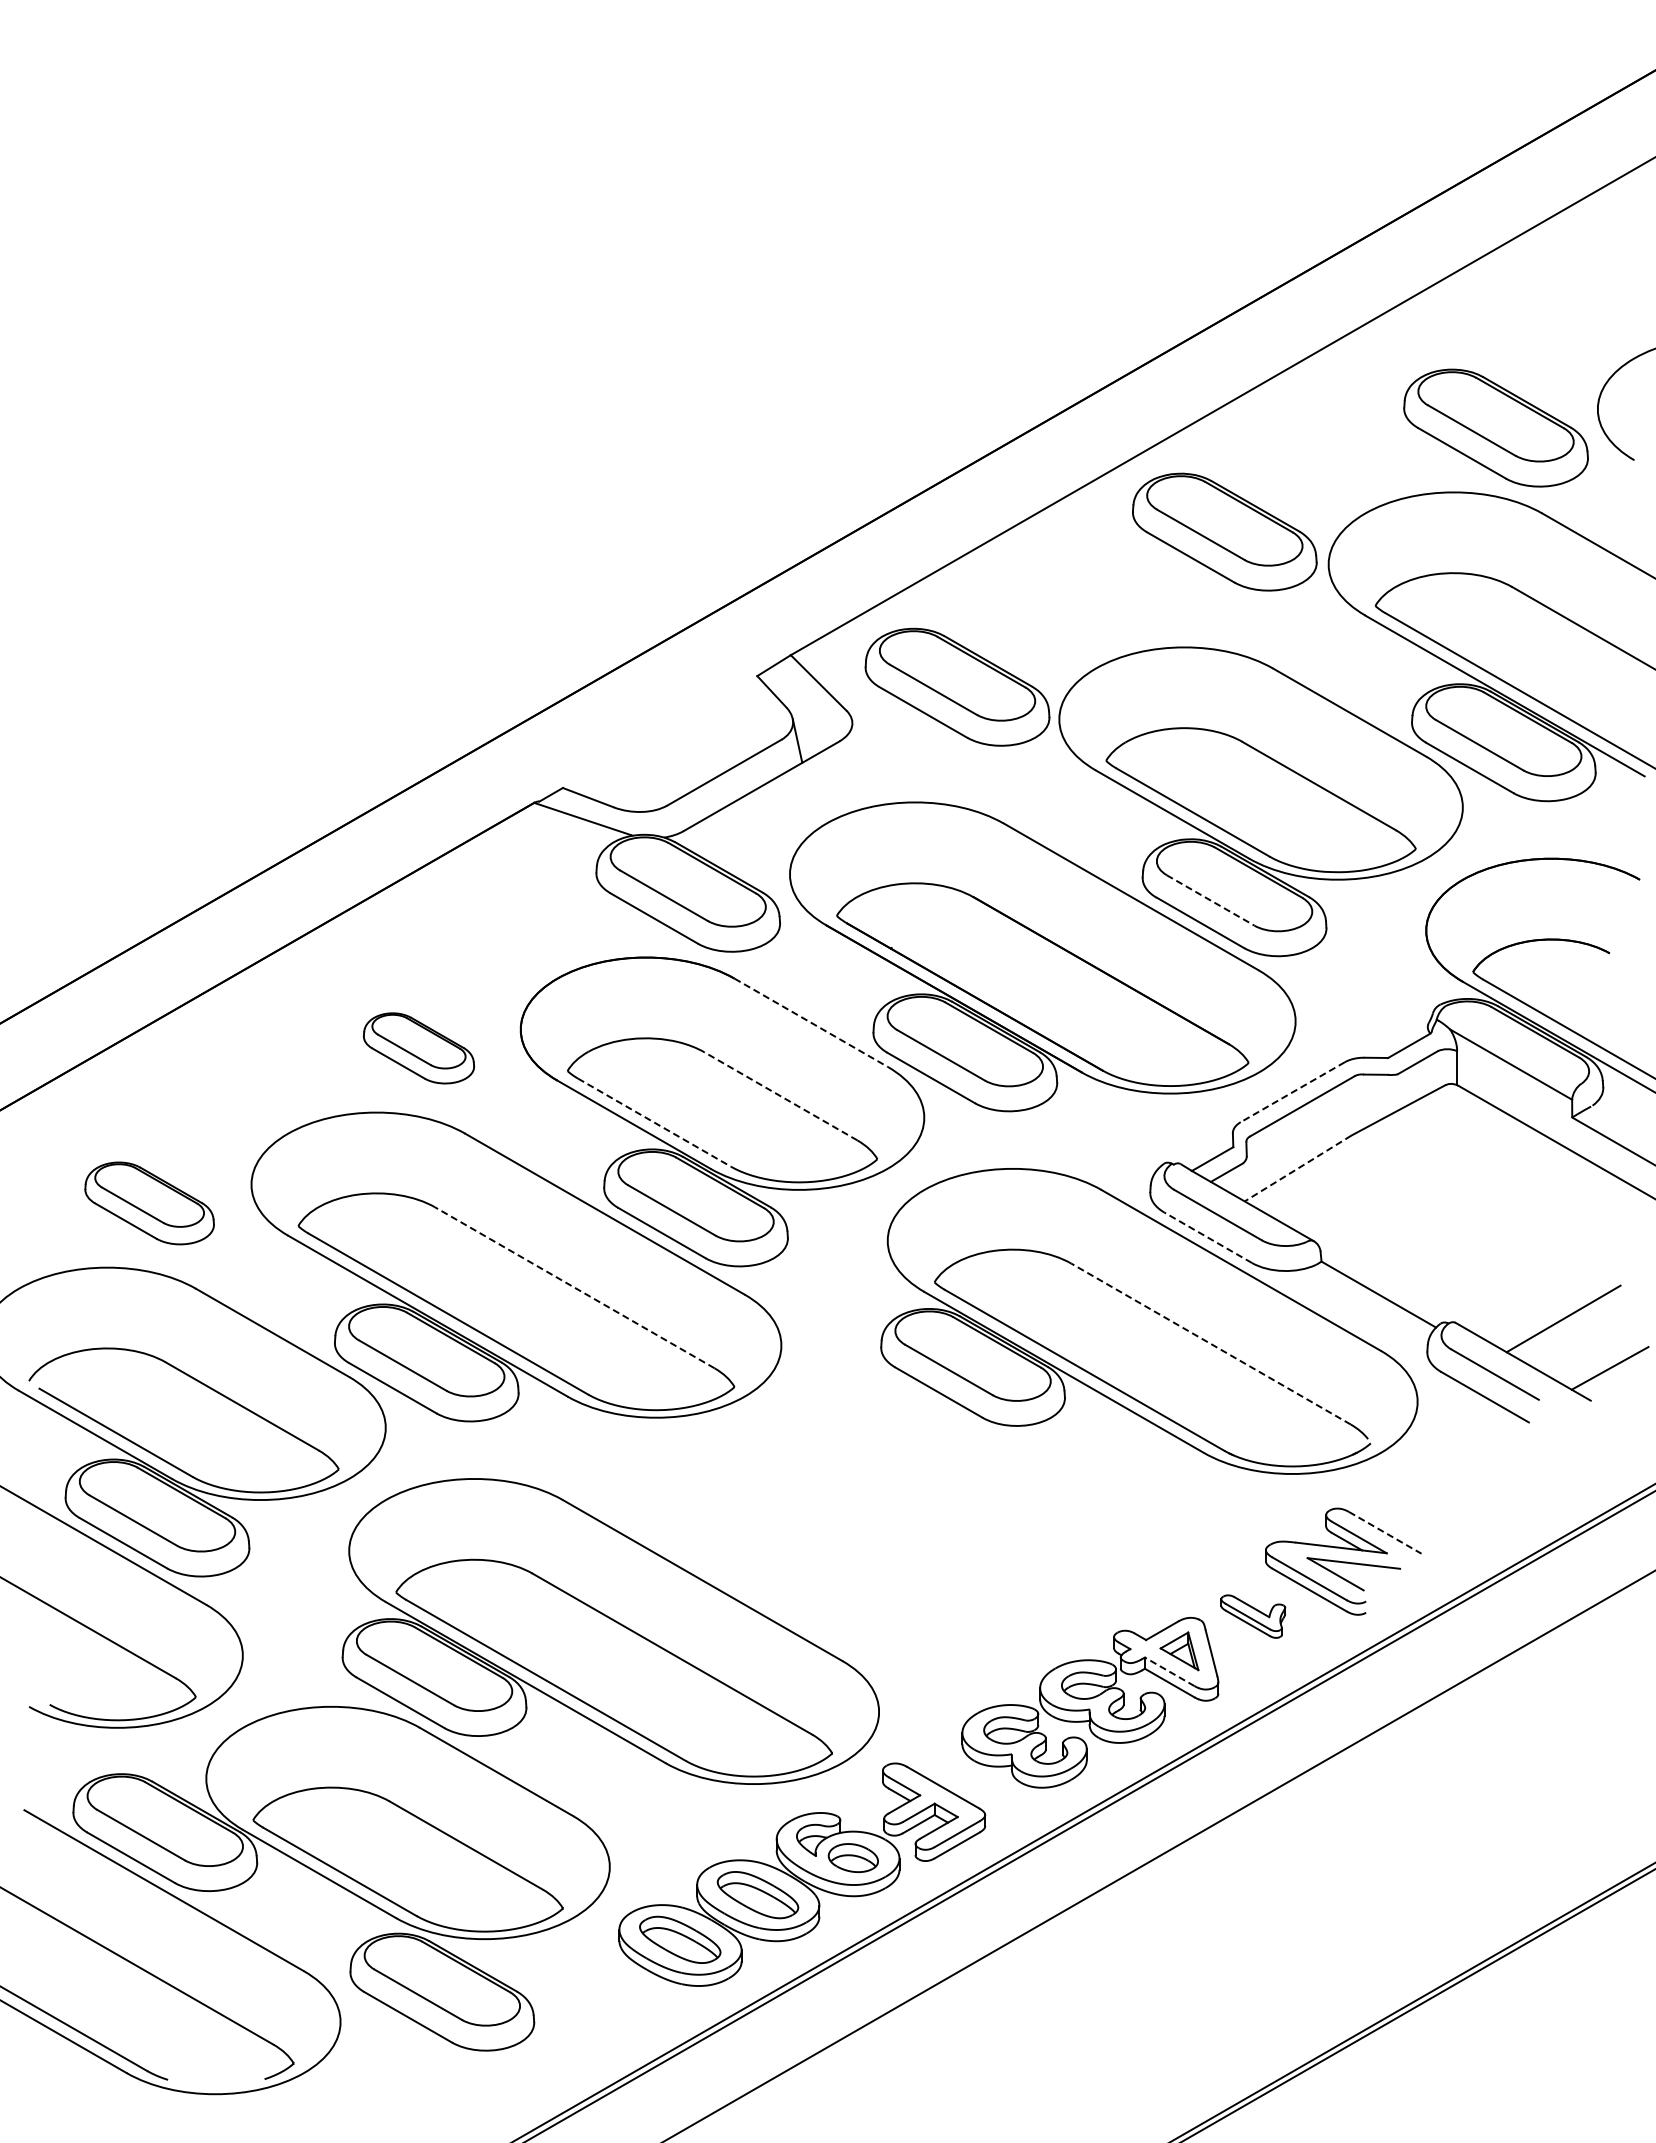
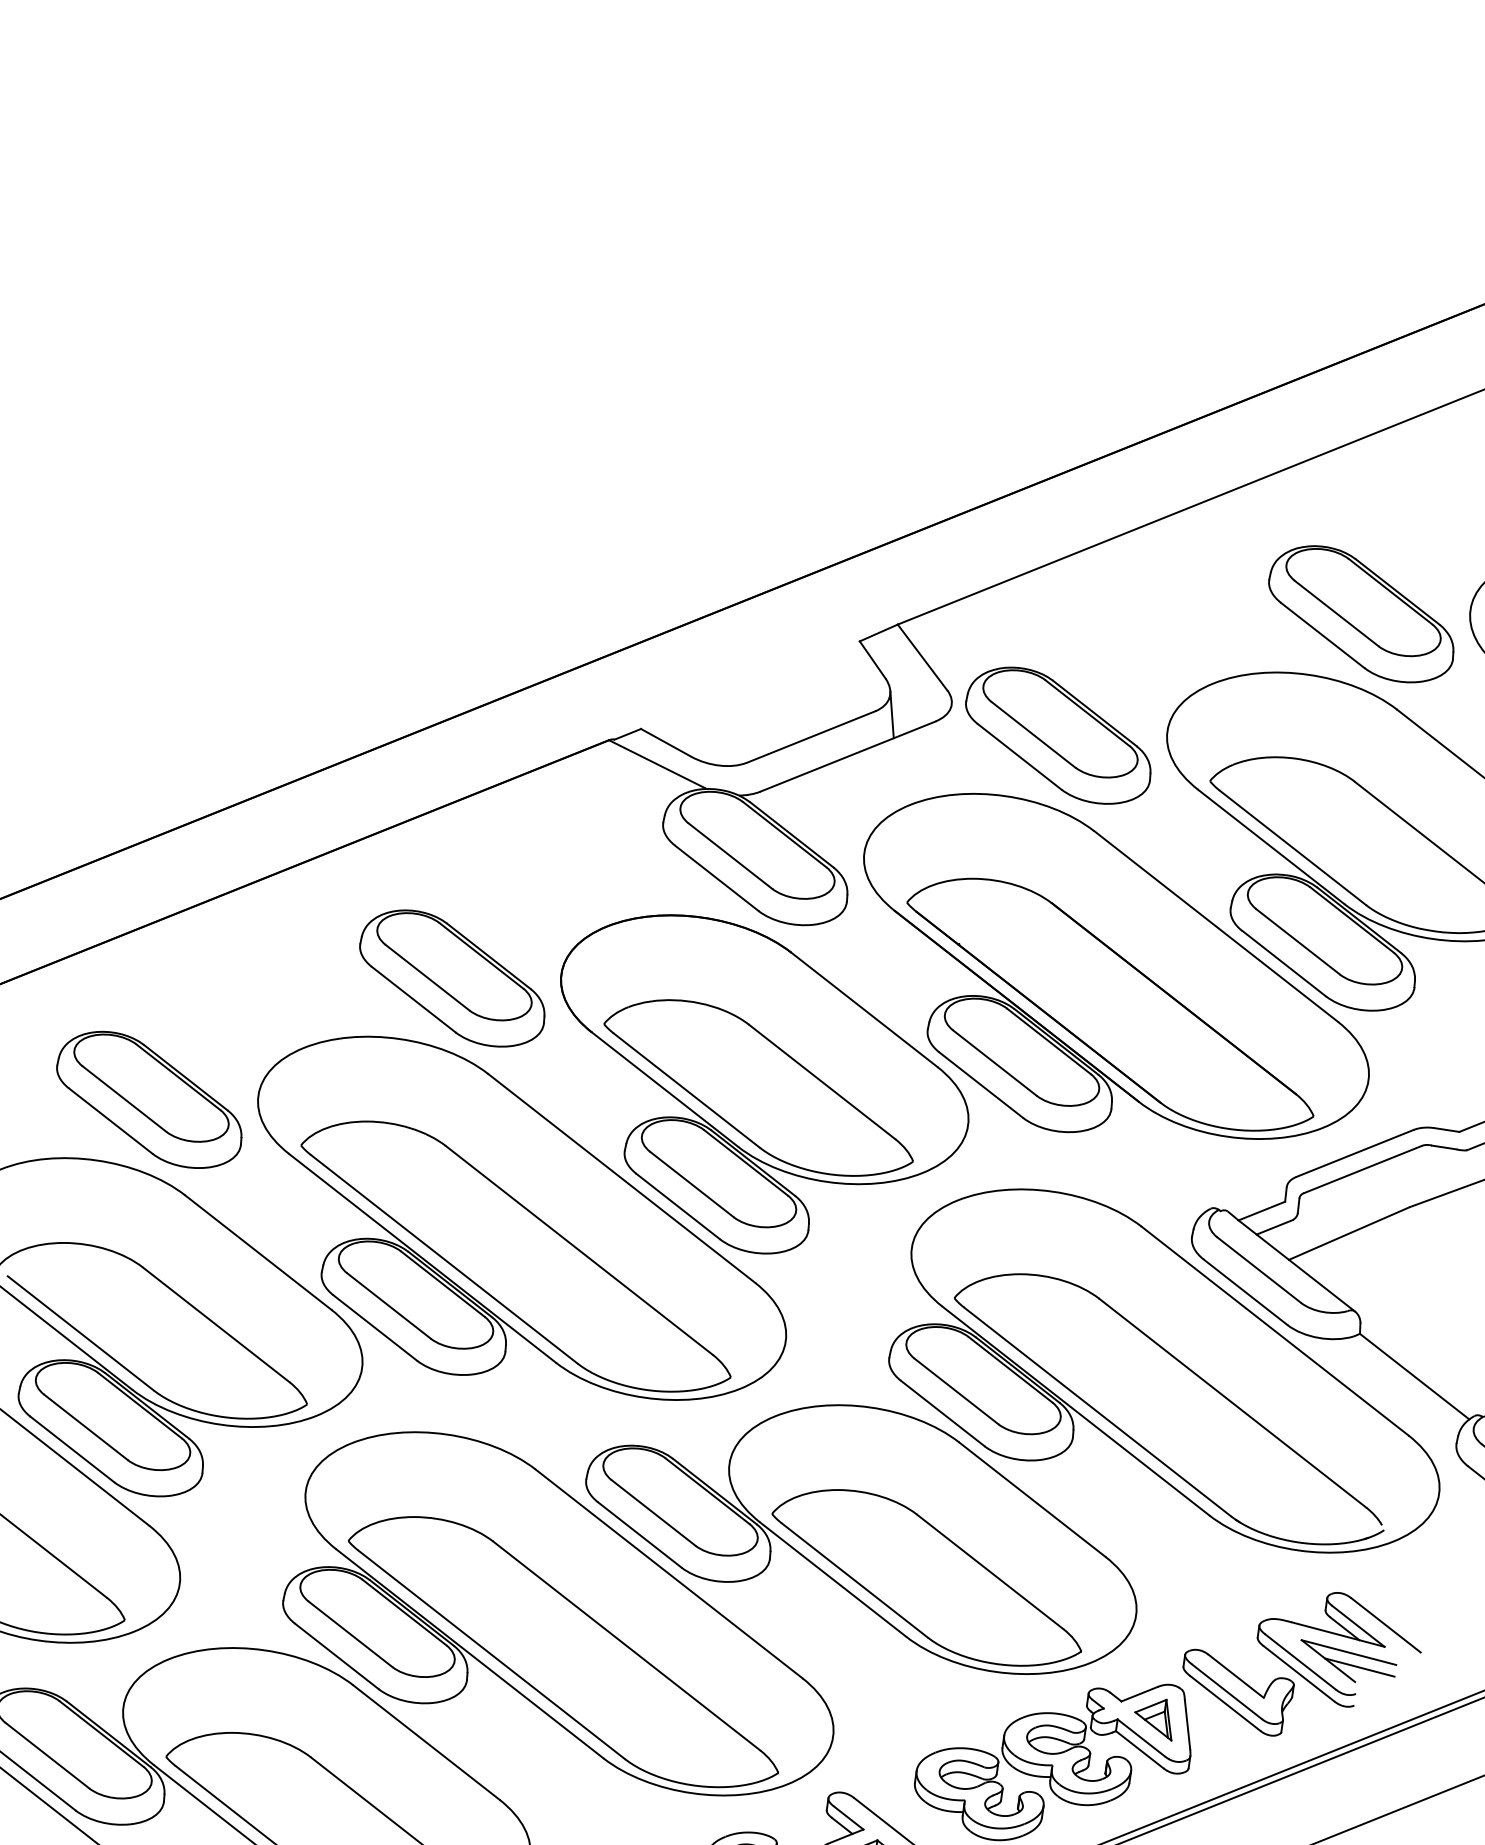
part: (1224, 531) -> (1361, 613), moved
part: (957, 686) -> (1058, 734), moved
line: (1210, 900) -> (1297, 941), dashed -> solid
line: (811, 1022) -> (864, 1009), dashed -> solid
part: (418, 1048) -> (452, 978), size x1.67
line: (1292, 1092) -> (1354, 1153), dashed -> solid
line: (780, 1096) -> (821, 1082), dashed -> solid
line: (655, 1122) -> (687, 1090), dashed -> solid
line: (1297, 1168) -> (1348, 1233), dashed -> solid
part: (149, 1203) -> (149, 1099), size x1.43
line: (1207, 1237) -> (1244, 1291), dashed -> solid
line: (574, 1287) -> (579, 1250), dashed -> solid
line: (1210, 1343) -> (1232, 1402), dashed -> solid
part: (880, 1512) -> (864, 1529), added
line: (1385, 1532) -> (1386, 1625), dashed -> solid
line: (1366, 1576) -> (1360, 1667), added
part: (1253, 1616) -> (1236, 1692), size x1.67
line: (1169, 1671) -> (1141, 1737), dashed -> solid

